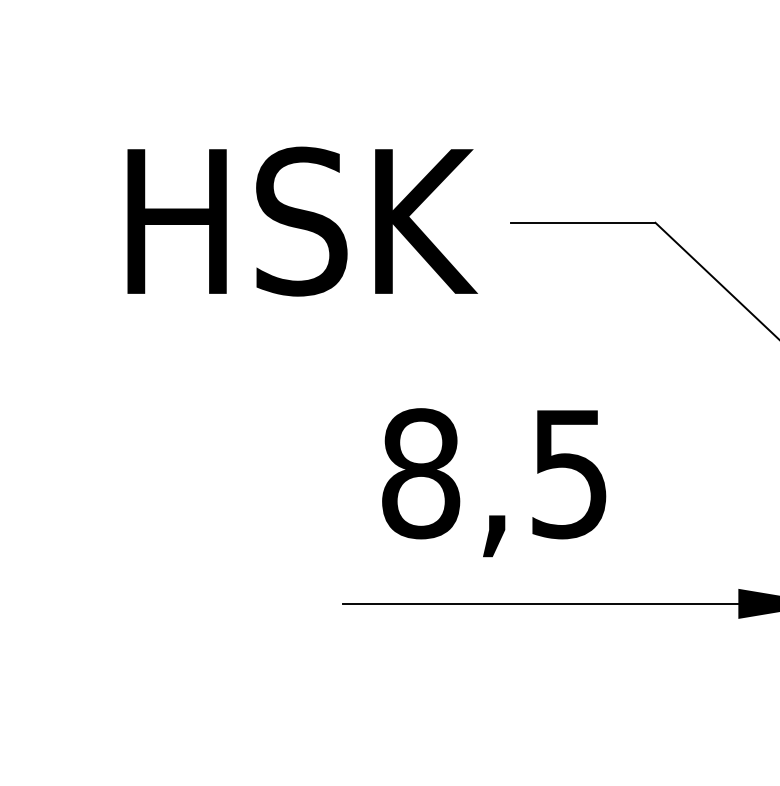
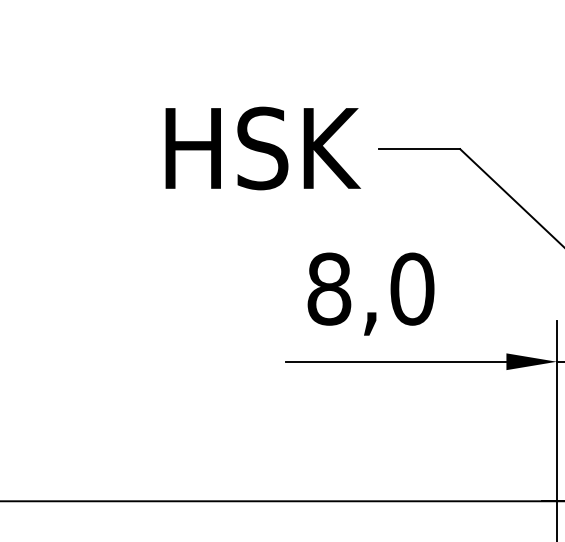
text: (569, 472) -> (412, 288), 8,5 -> 8,0

